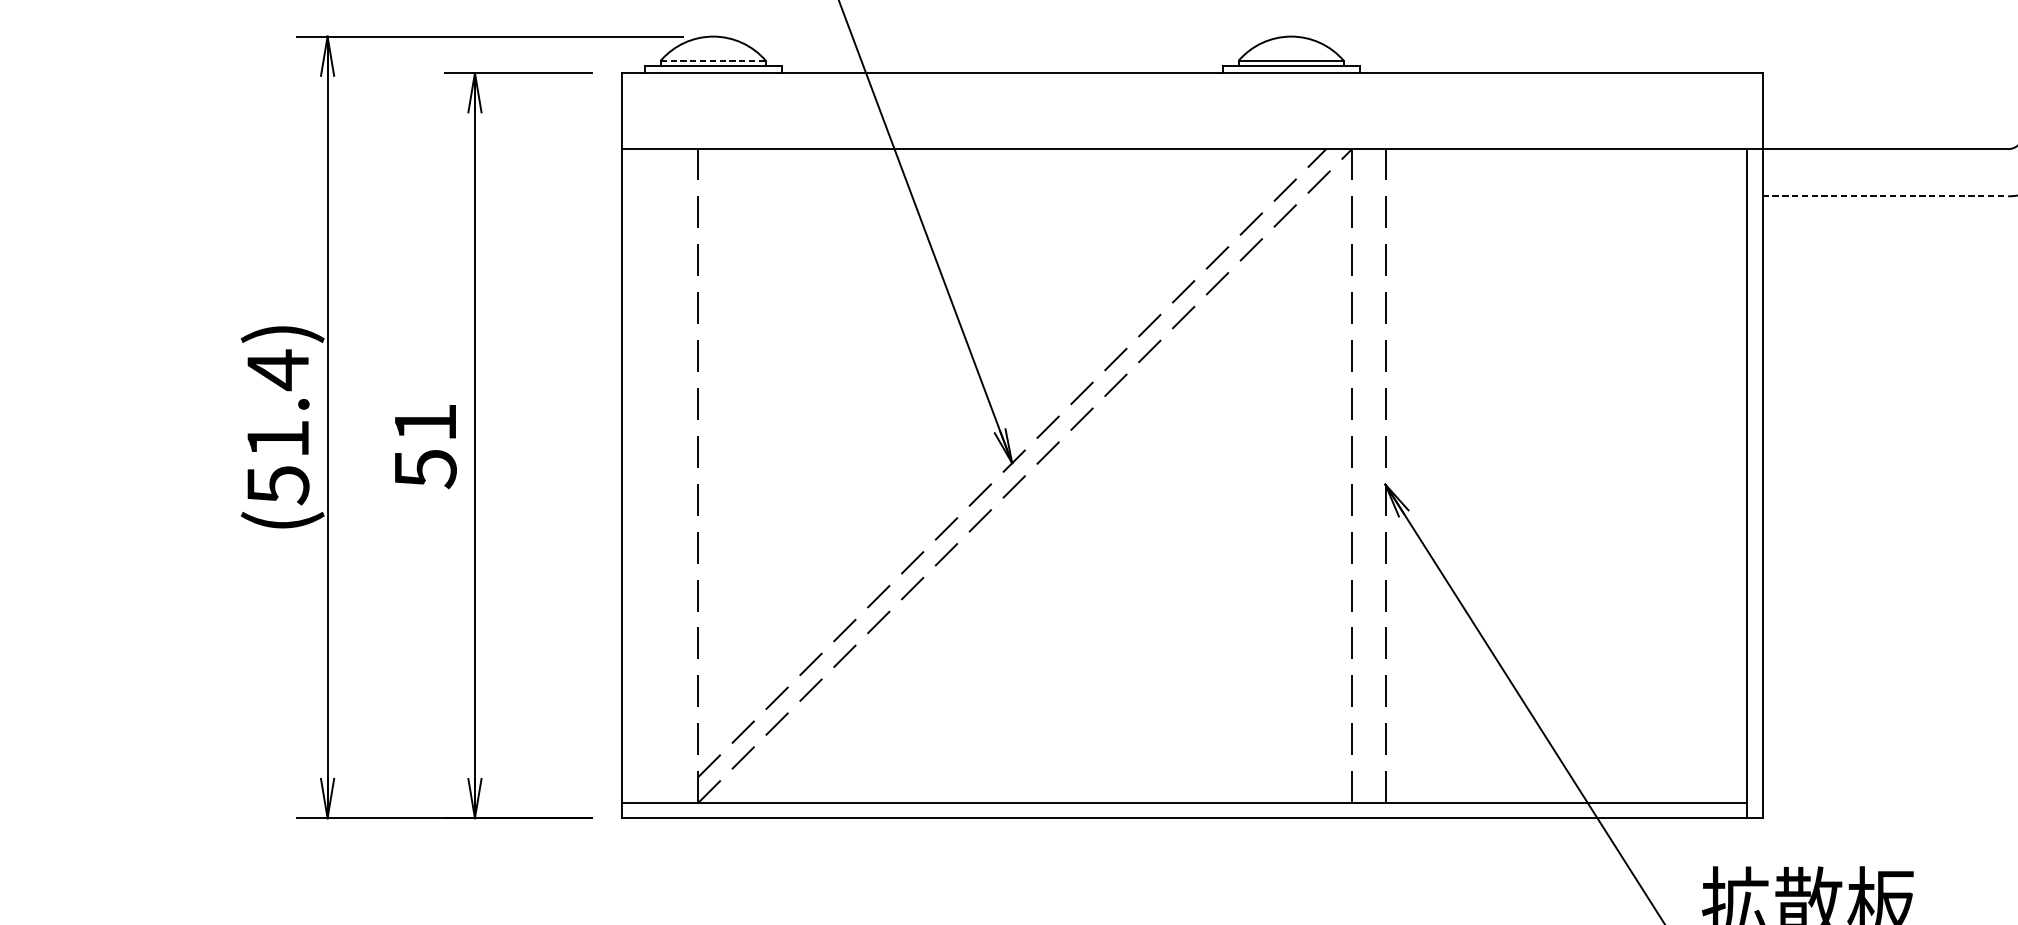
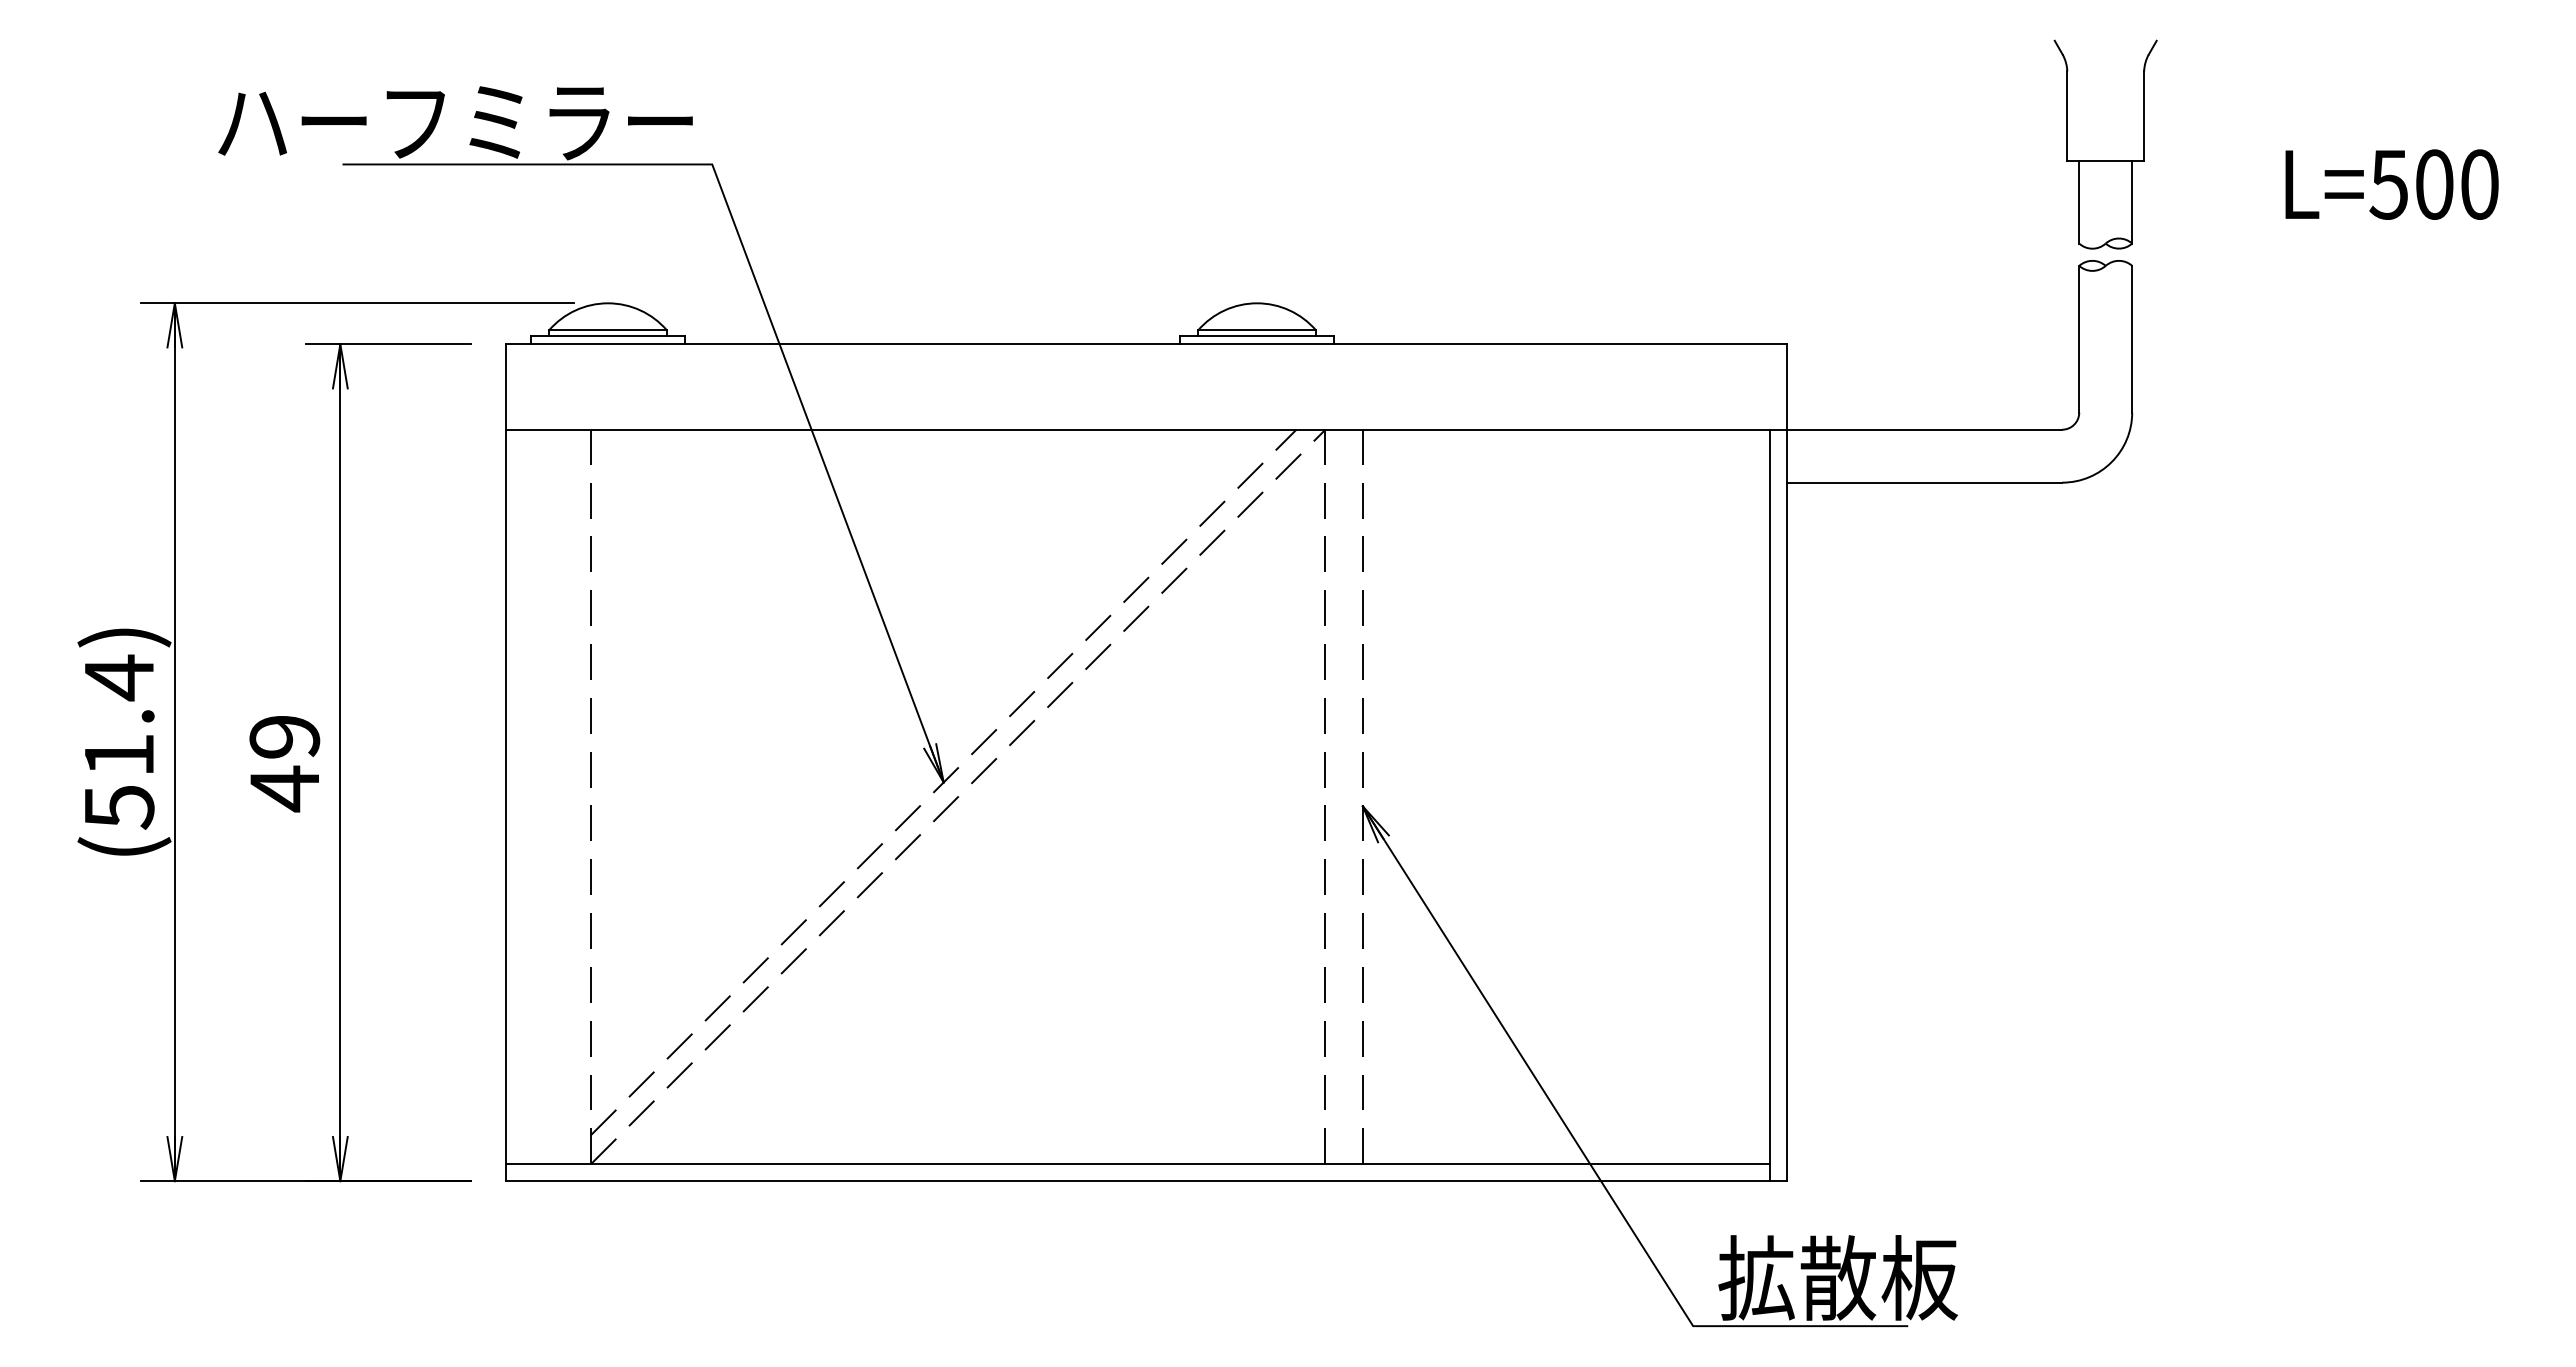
line: (713, 60) -> (608, 330), dashed -> solid
line: (1885, 196) -> (1924, 482), dashed -> solid
text: (425, 447) -> (284, 764), 51 -> 49

